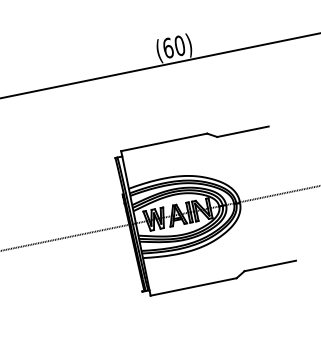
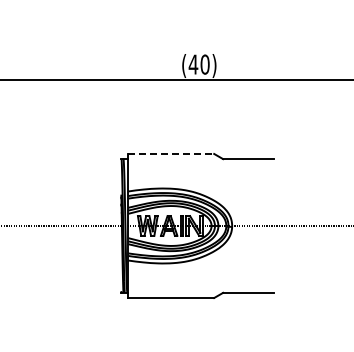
text: (168, 48) -> (193, 64), (60) -> (40)
line: (164, 141) -> (171, 153), solid -> dashed

